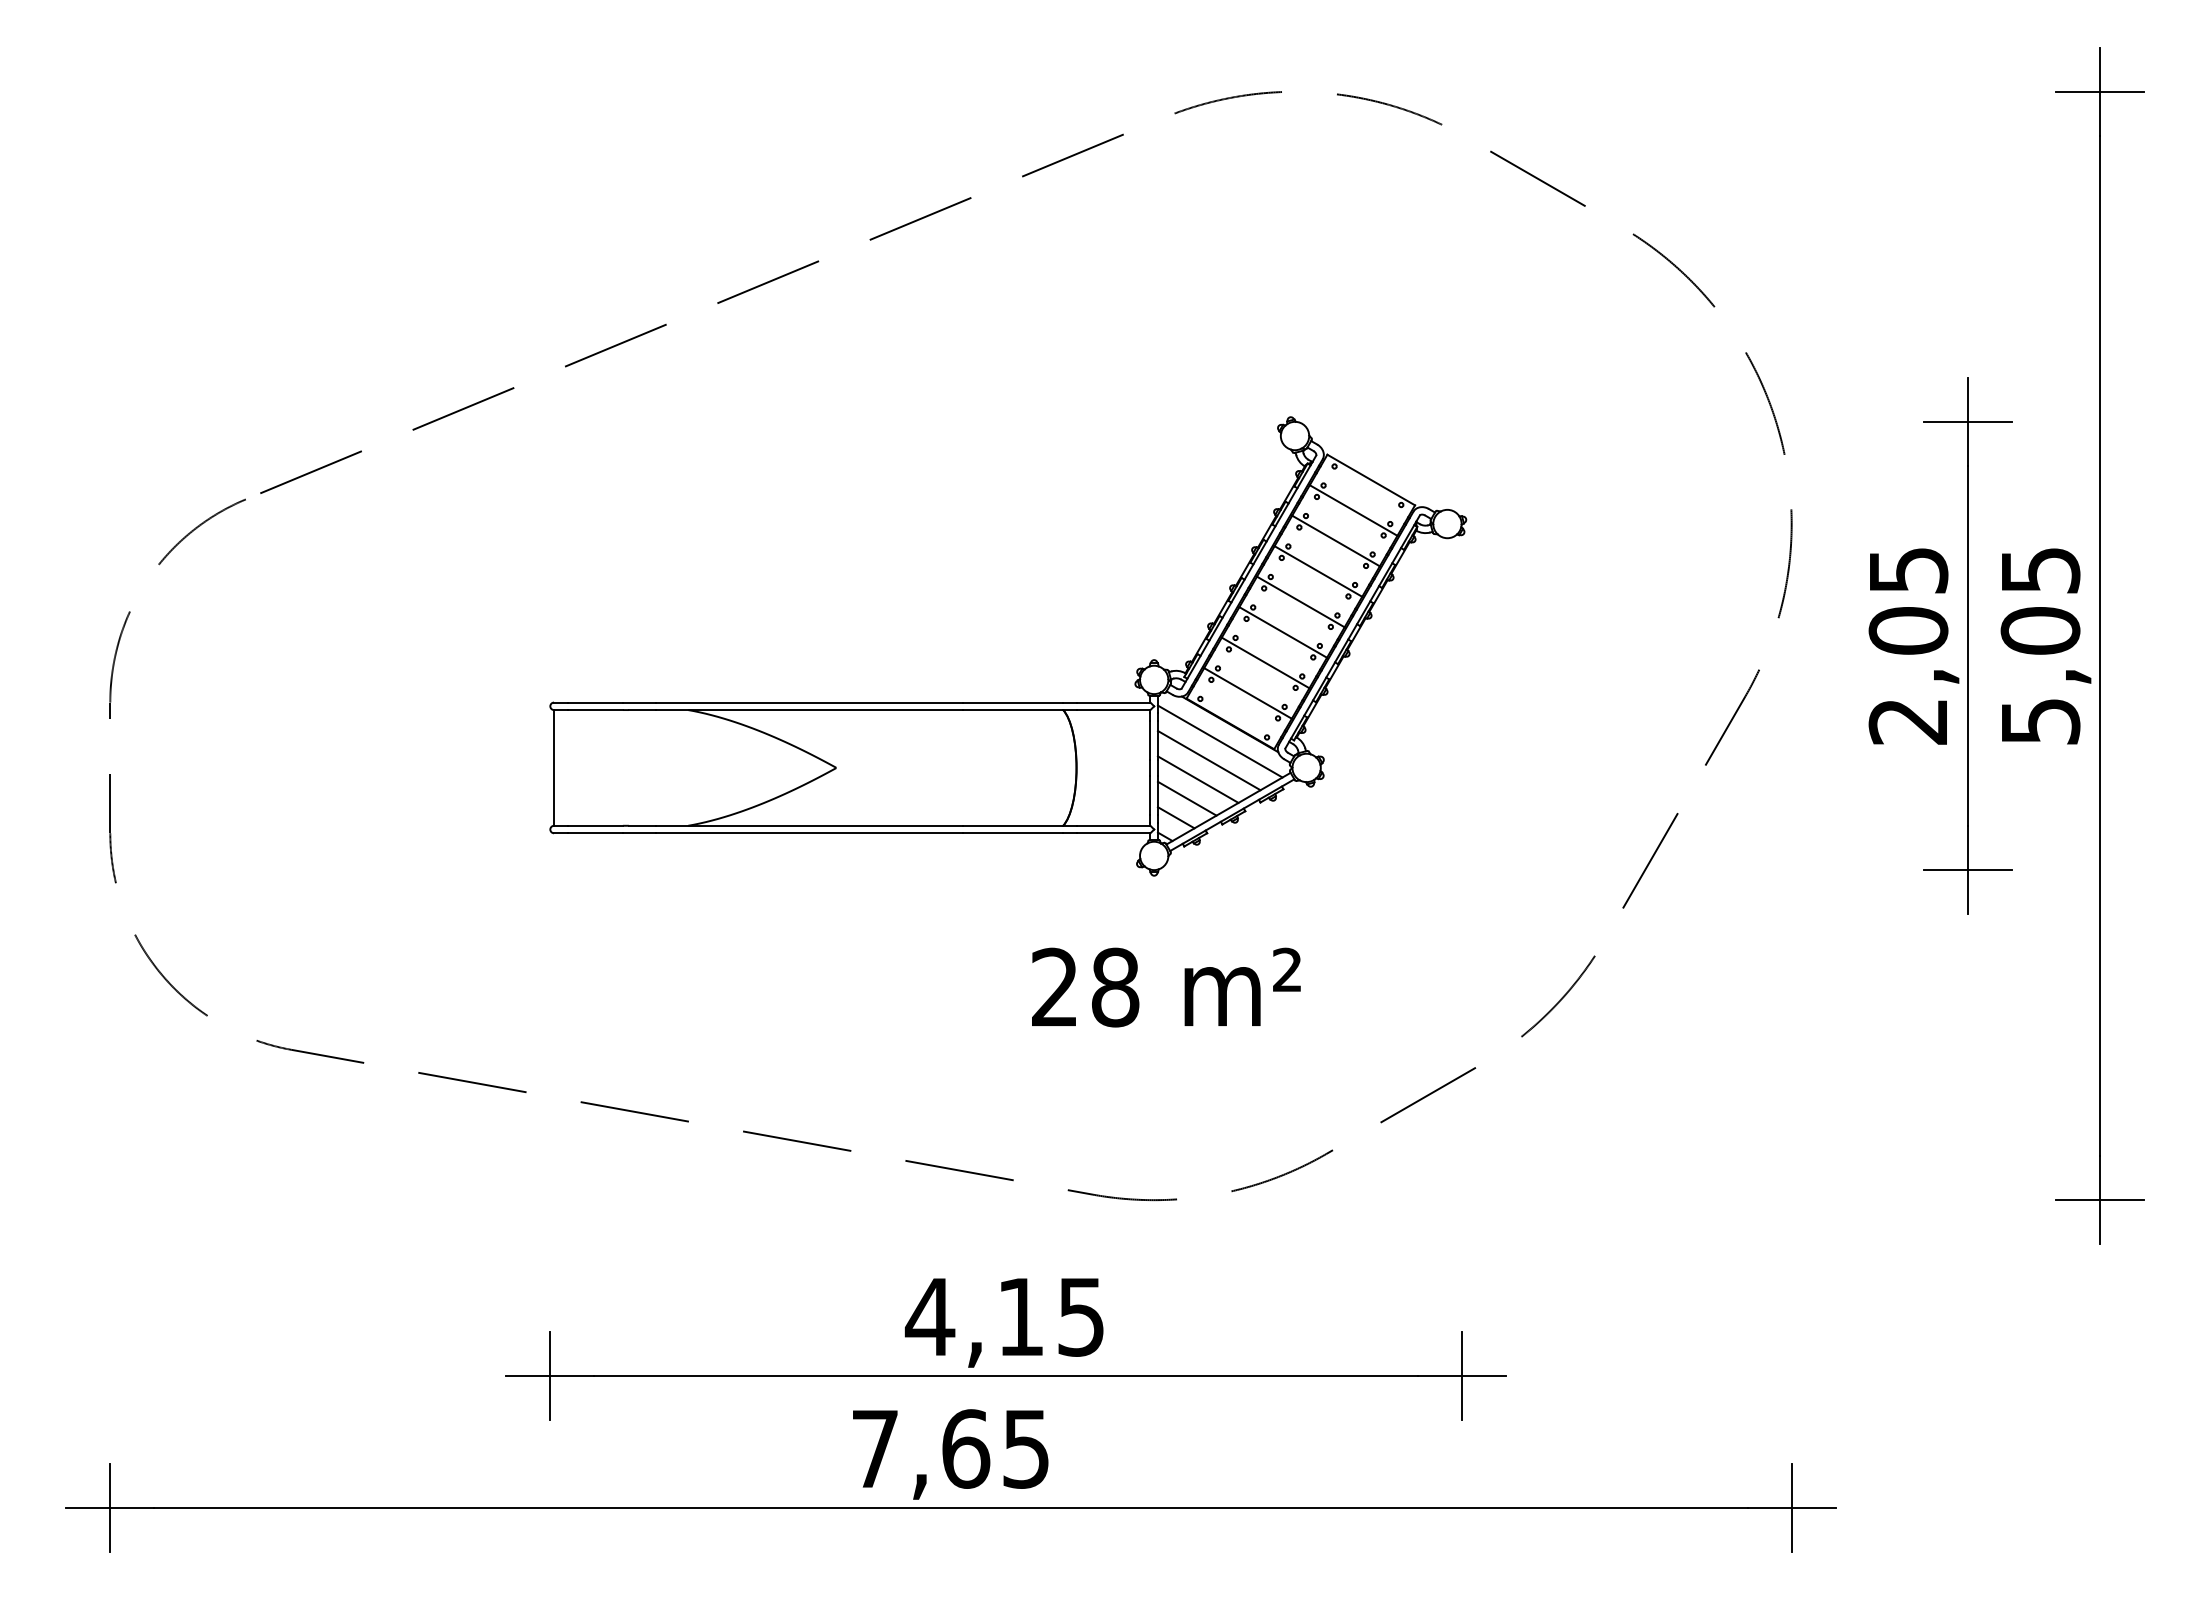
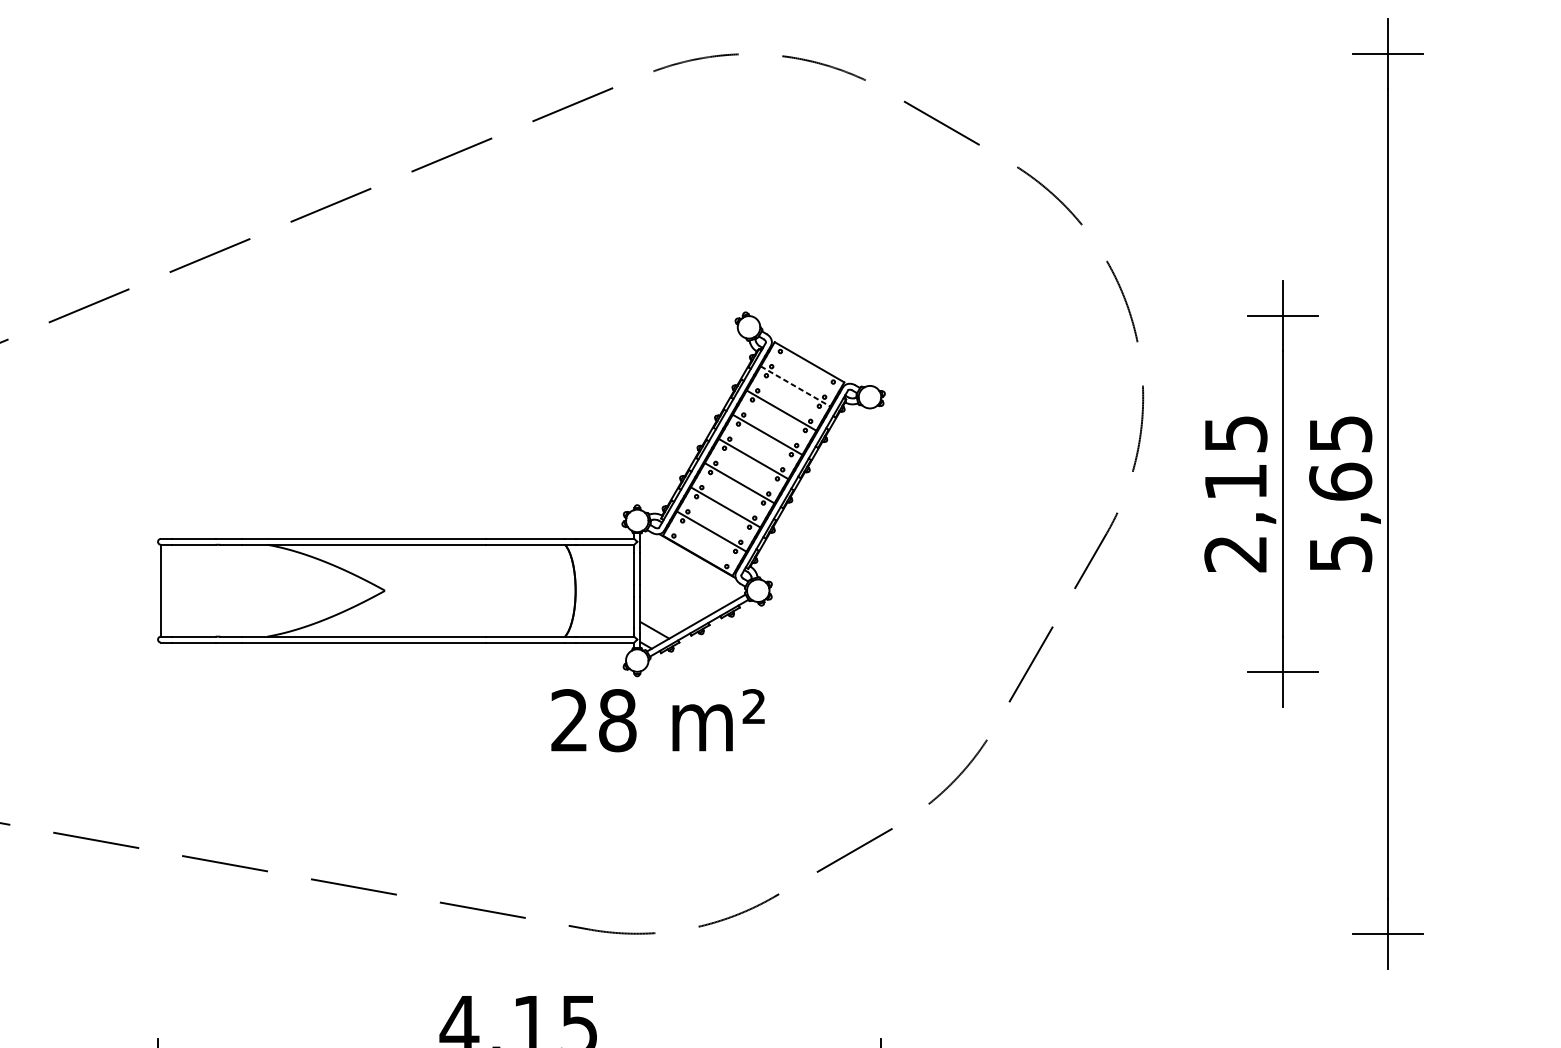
line: (1353, 510) -> (795, 386), solid -> dashed
text: (1908, 630) -> (1235, 481), 2,05 -> 2,15
text: (2040, 630) -> (1340, 481), 5,05 -> 5,65
line: (1219, 741) -> (689, 569), removed
line: (1208, 760) -> (680, 584), removed
line: (1197, 779) -> (671, 599), removed
line: (1186, 798) -> (662, 615), removed
text: (1166, 987) -> (658, 720), moved

